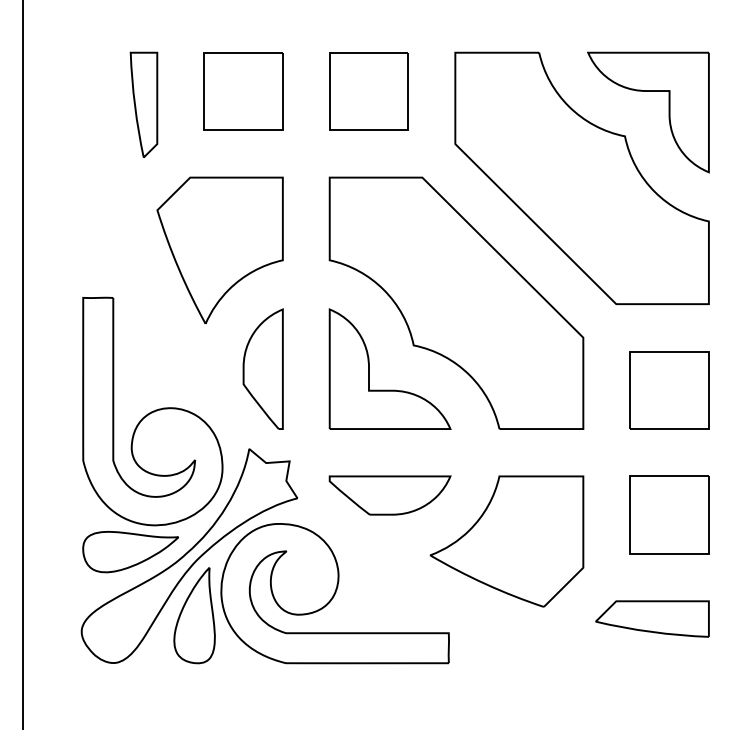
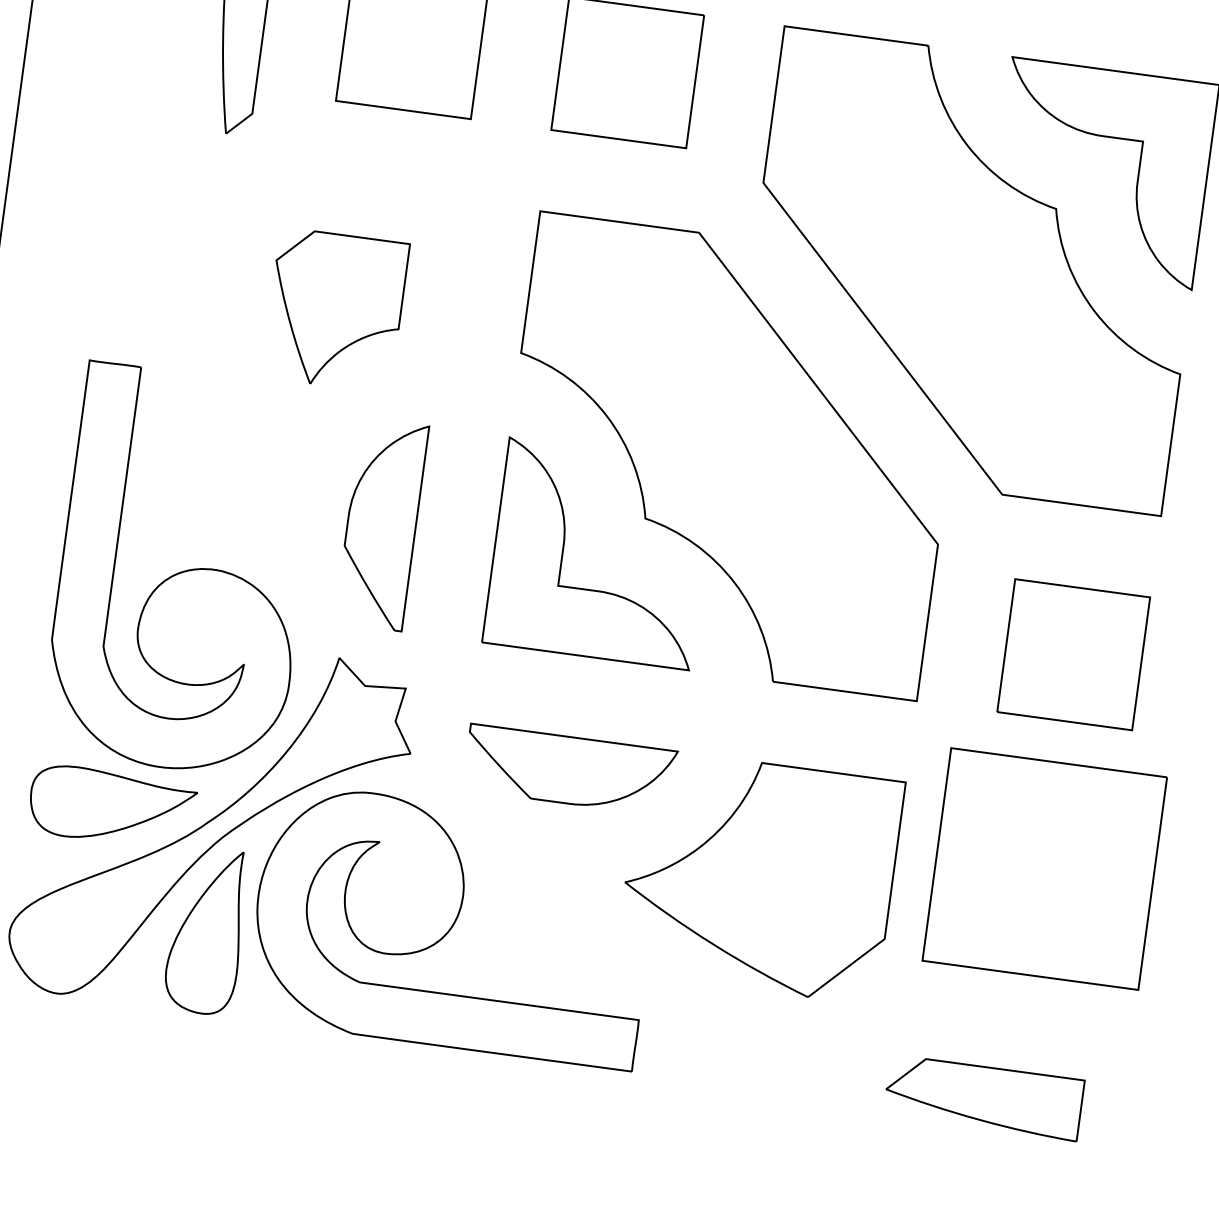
part: (219, 249) -> (334, 308), size x0.6
part: (669, 514) -> (1044, 867), size x1.6
part: (652, 618) -> (984, 1097), moved

